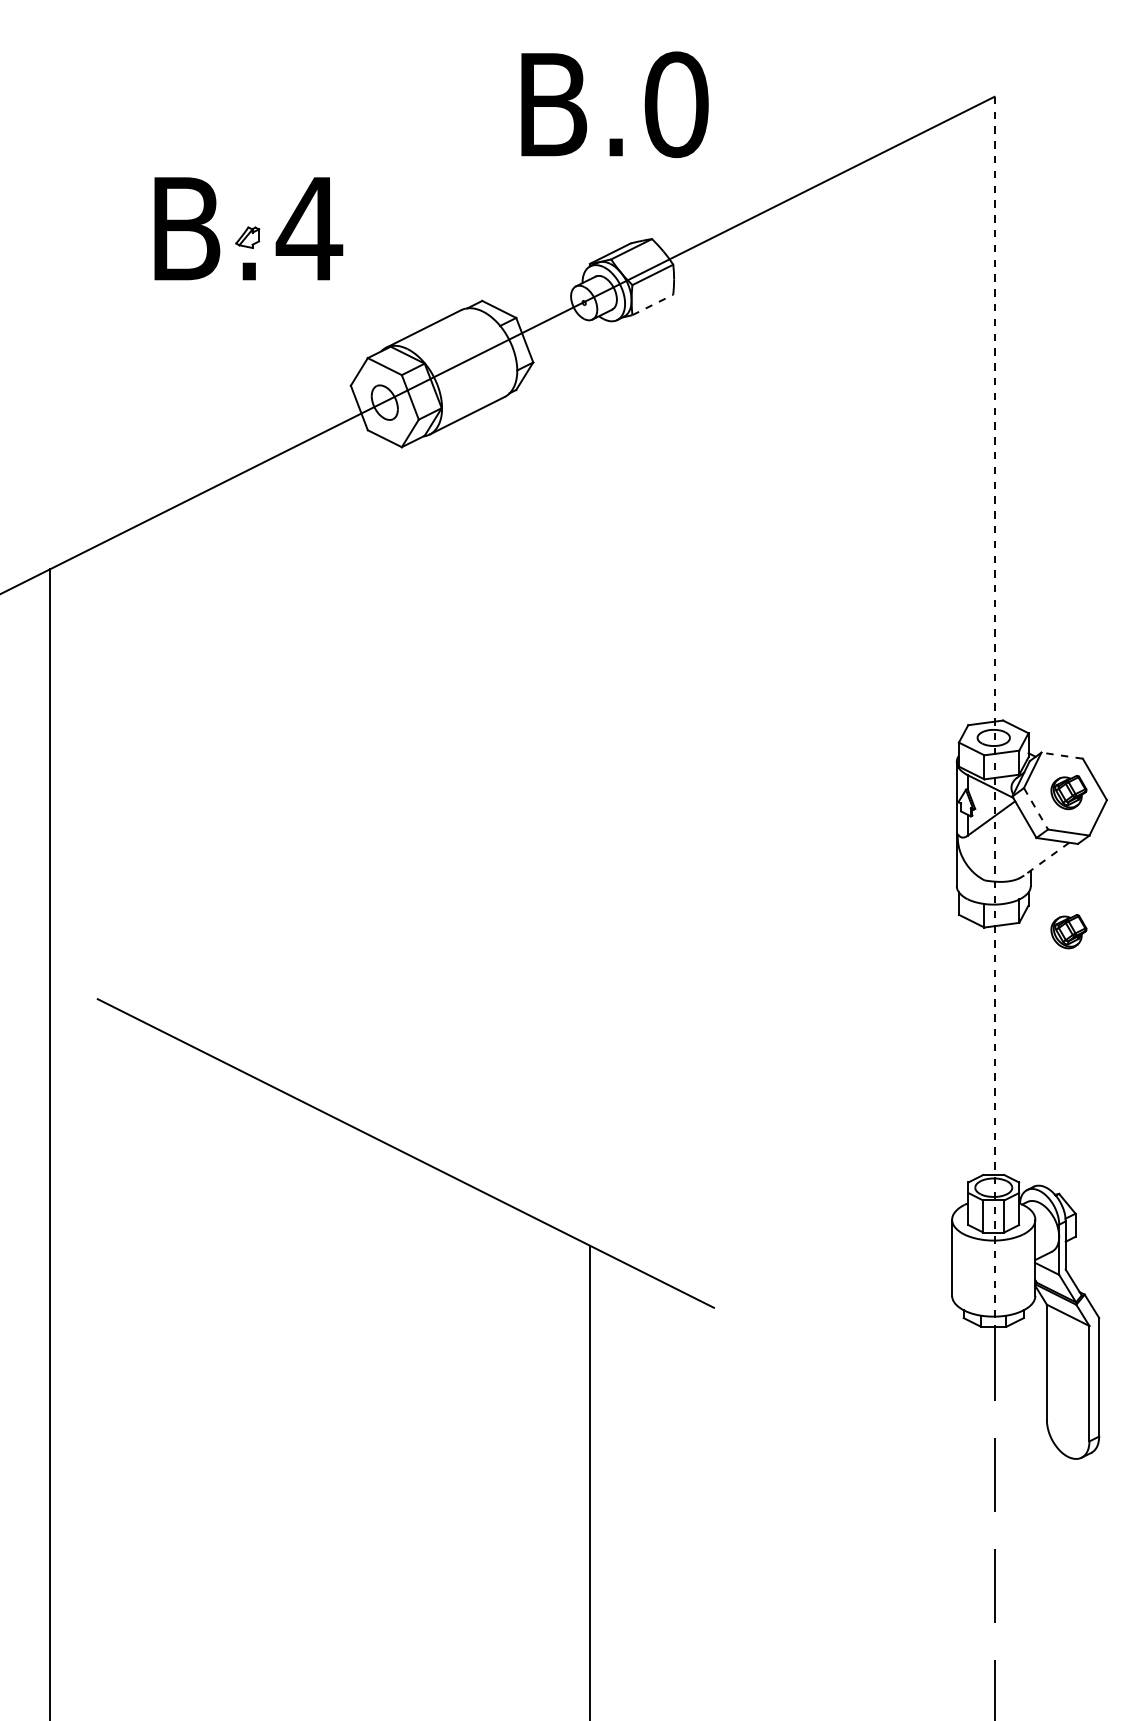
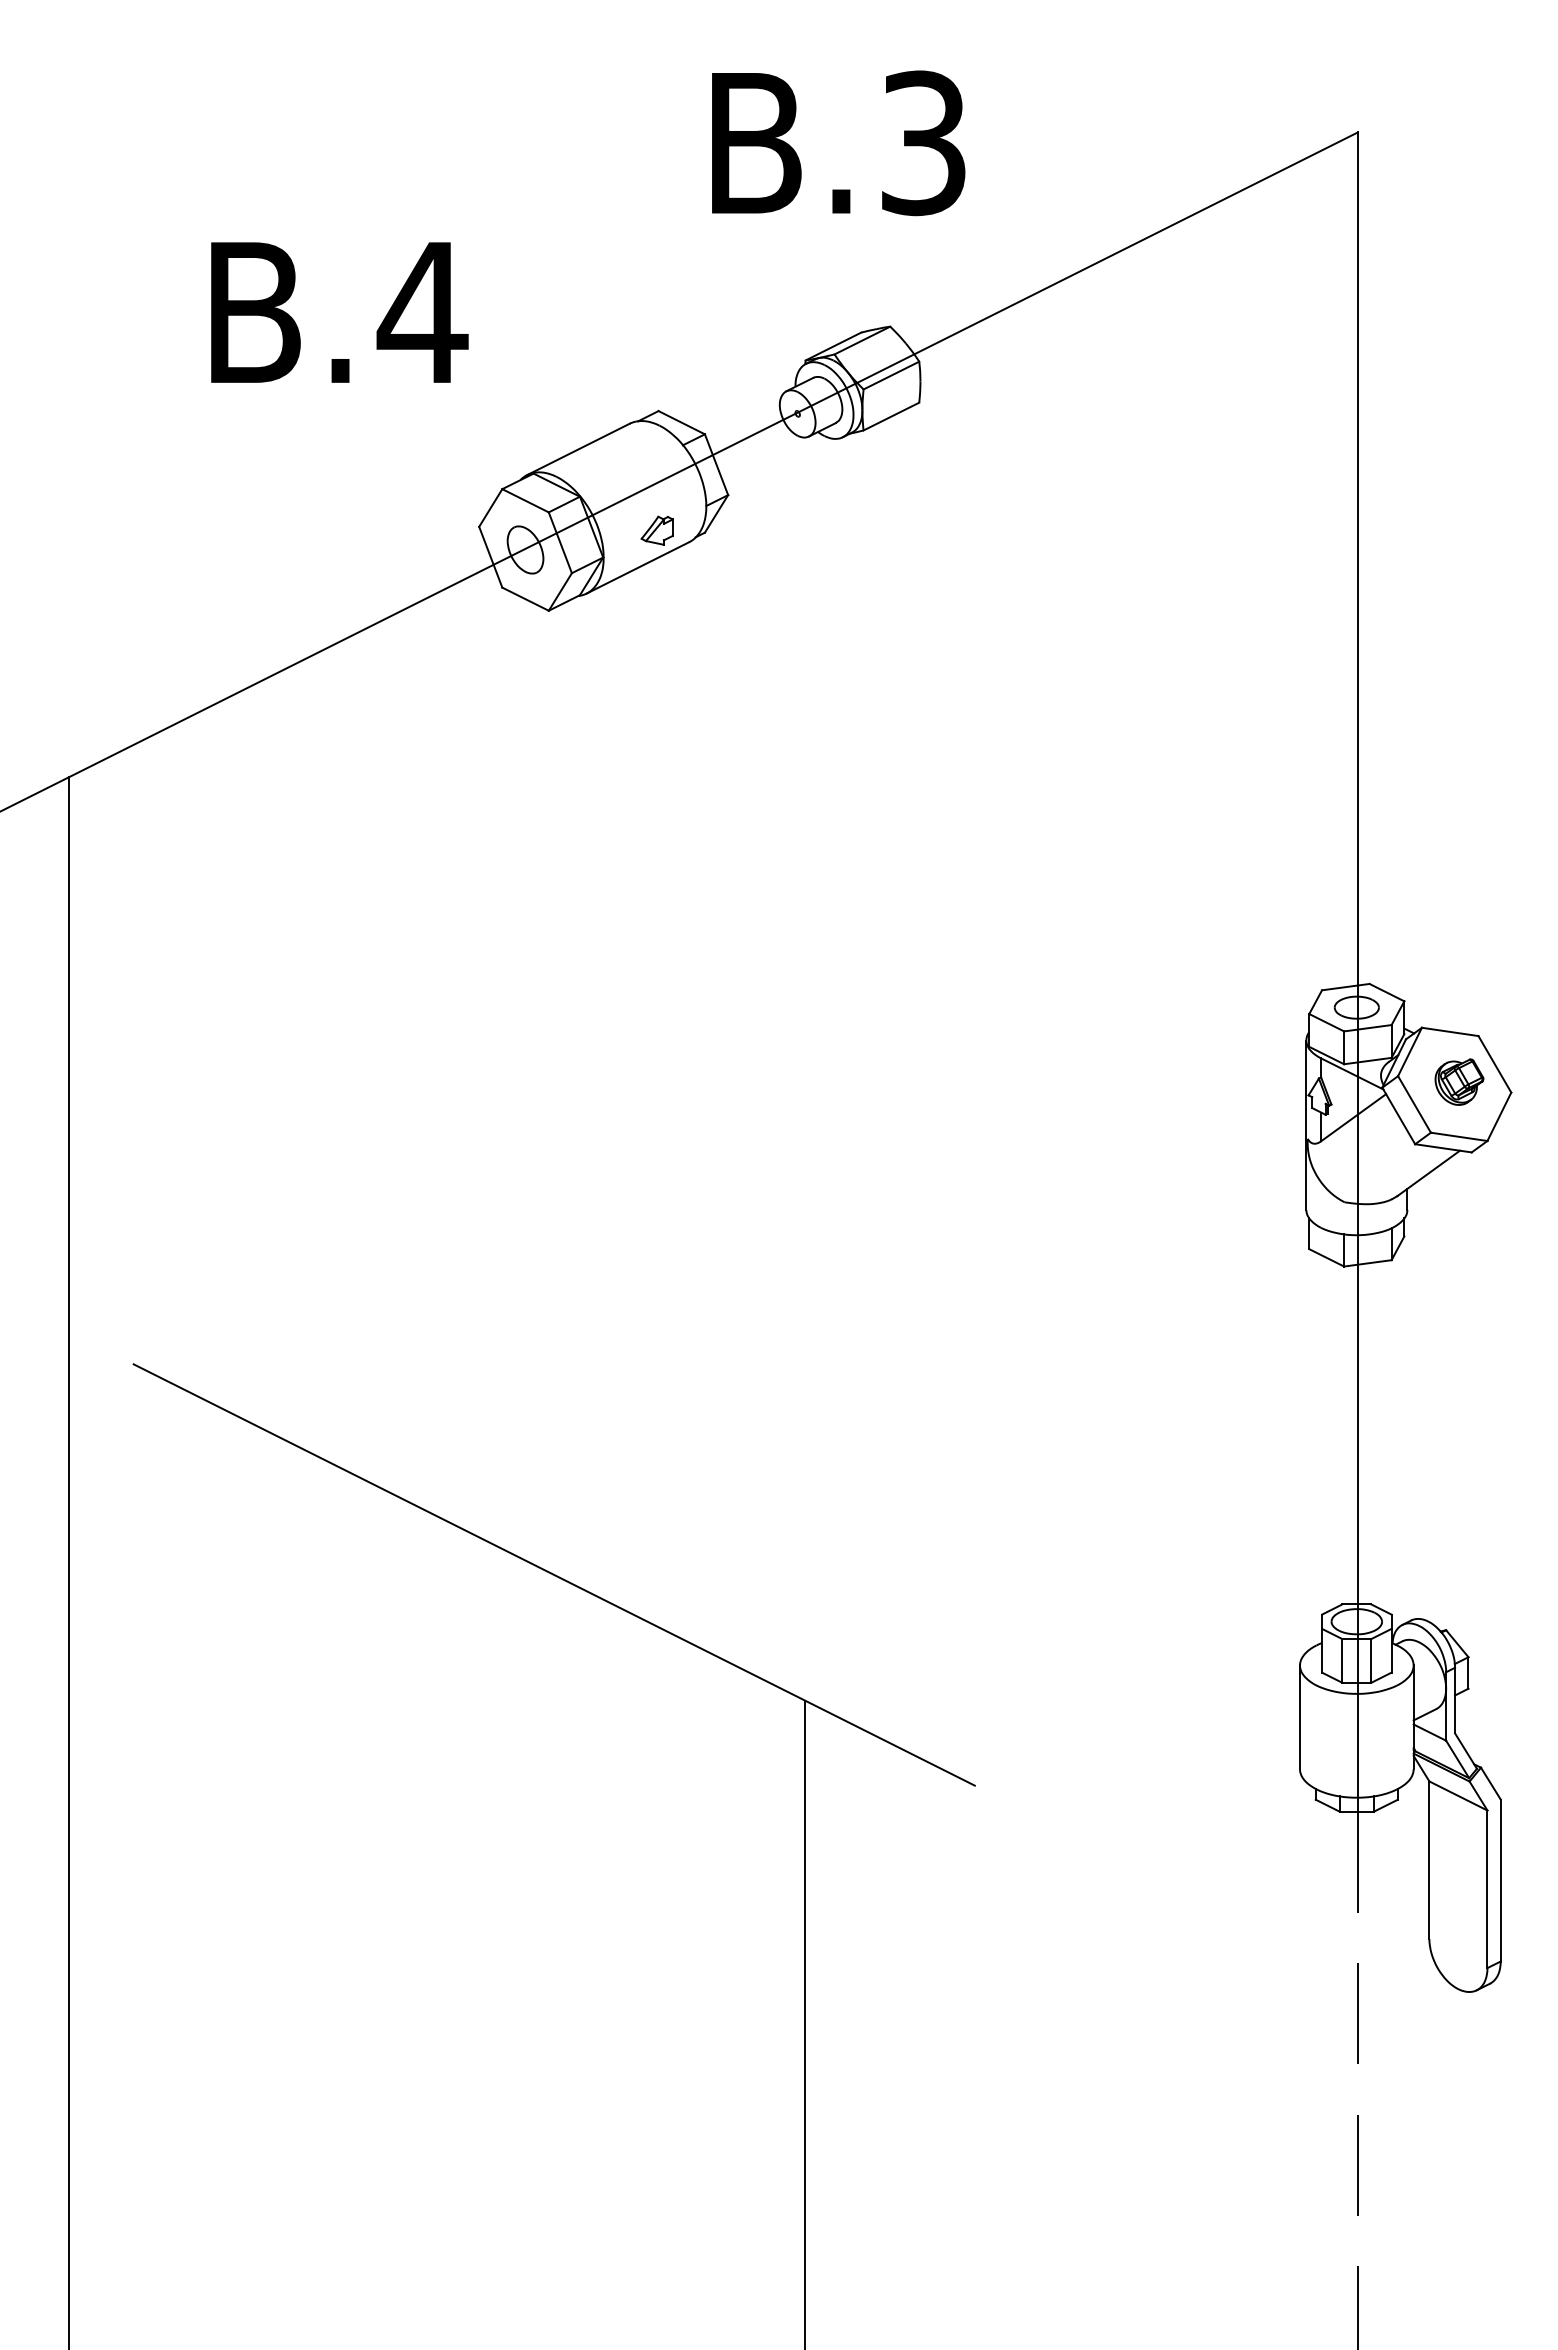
text: (676, 104) -> (923, 143), B.0 -> B.3
part: (247, 237) -> (656, 530), moved
line: (652, 304) -> (891, 416), dashed -> solid
line: (994, 712) -> (1357, 972), dashed -> solid
line: (1062, 755) -> (1450, 1031), dashed -> solid
line: (1036, 808) -> (1414, 1104), dashed -> solid
line: (1046, 859) -> (1428, 1173), dashed -> solid
part: (1068, 931) -> (1459, 1271), removed

